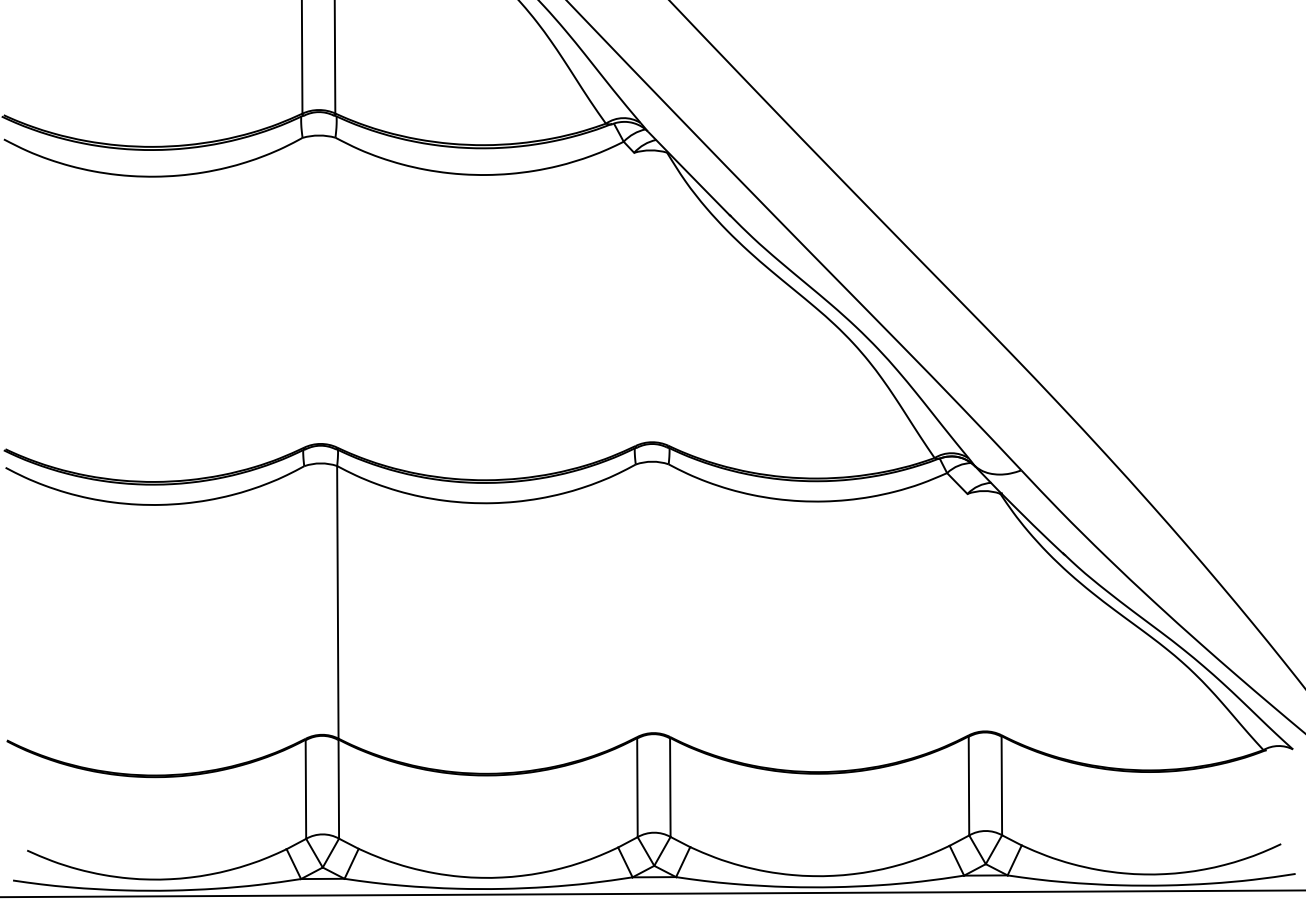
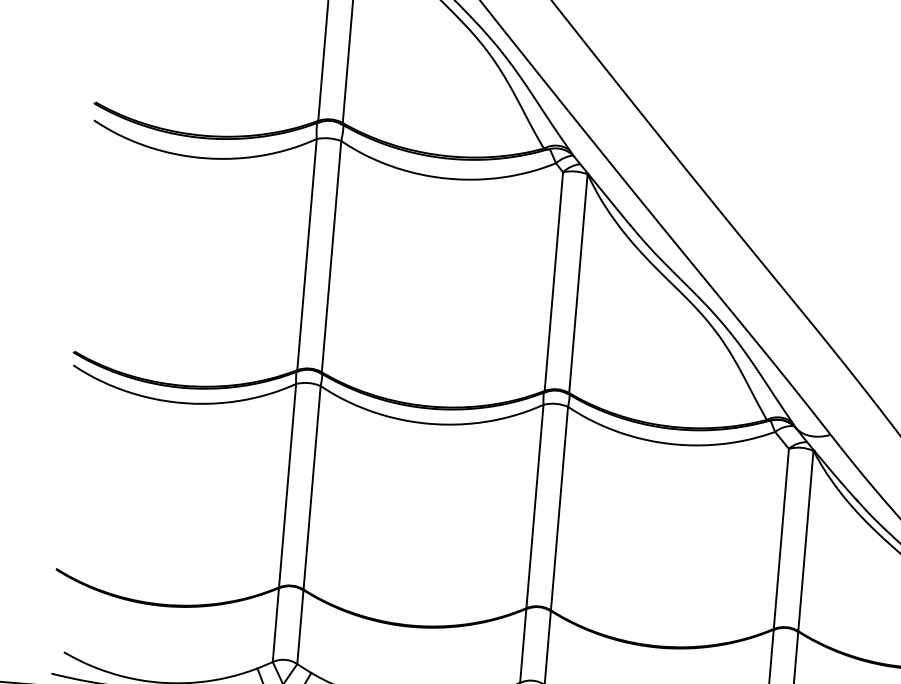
line: (303, 292) -> (307, 254), added
line: (336, 292) -> (331, 256), added
line: (634, 298) -> (553, 280), added
line: (667, 298) -> (578, 283), added
line: (636, 600) -> (534, 506), added
line: (669, 600) -> (559, 508), added
line: (304, 602) -> (287, 485), added
line: (967, 614) -> (780, 538), added
line: (1000, 614) -> (805, 540), added

